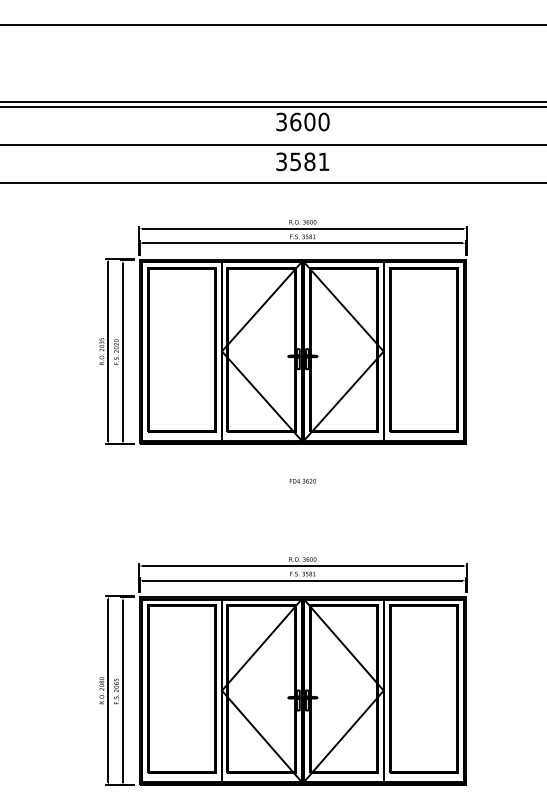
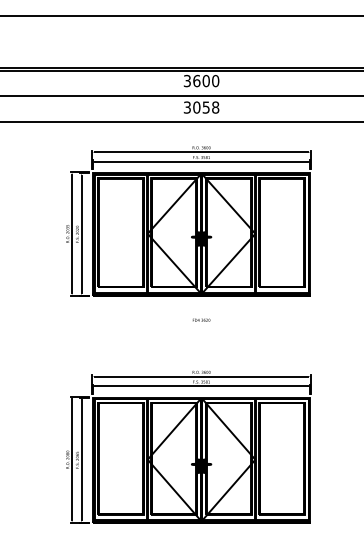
text: (310, 161) -> (206, 107), 3581 -> 3058

